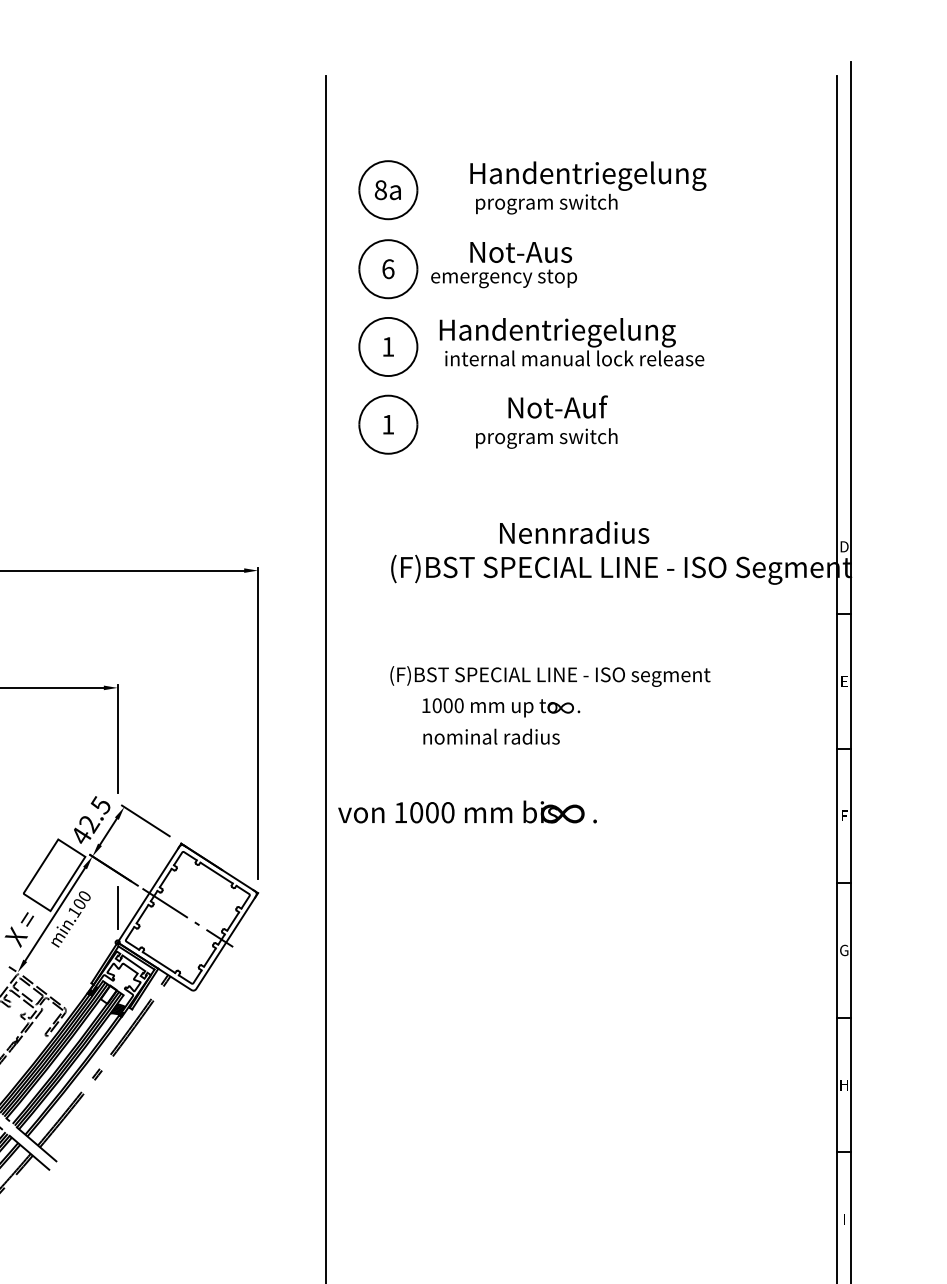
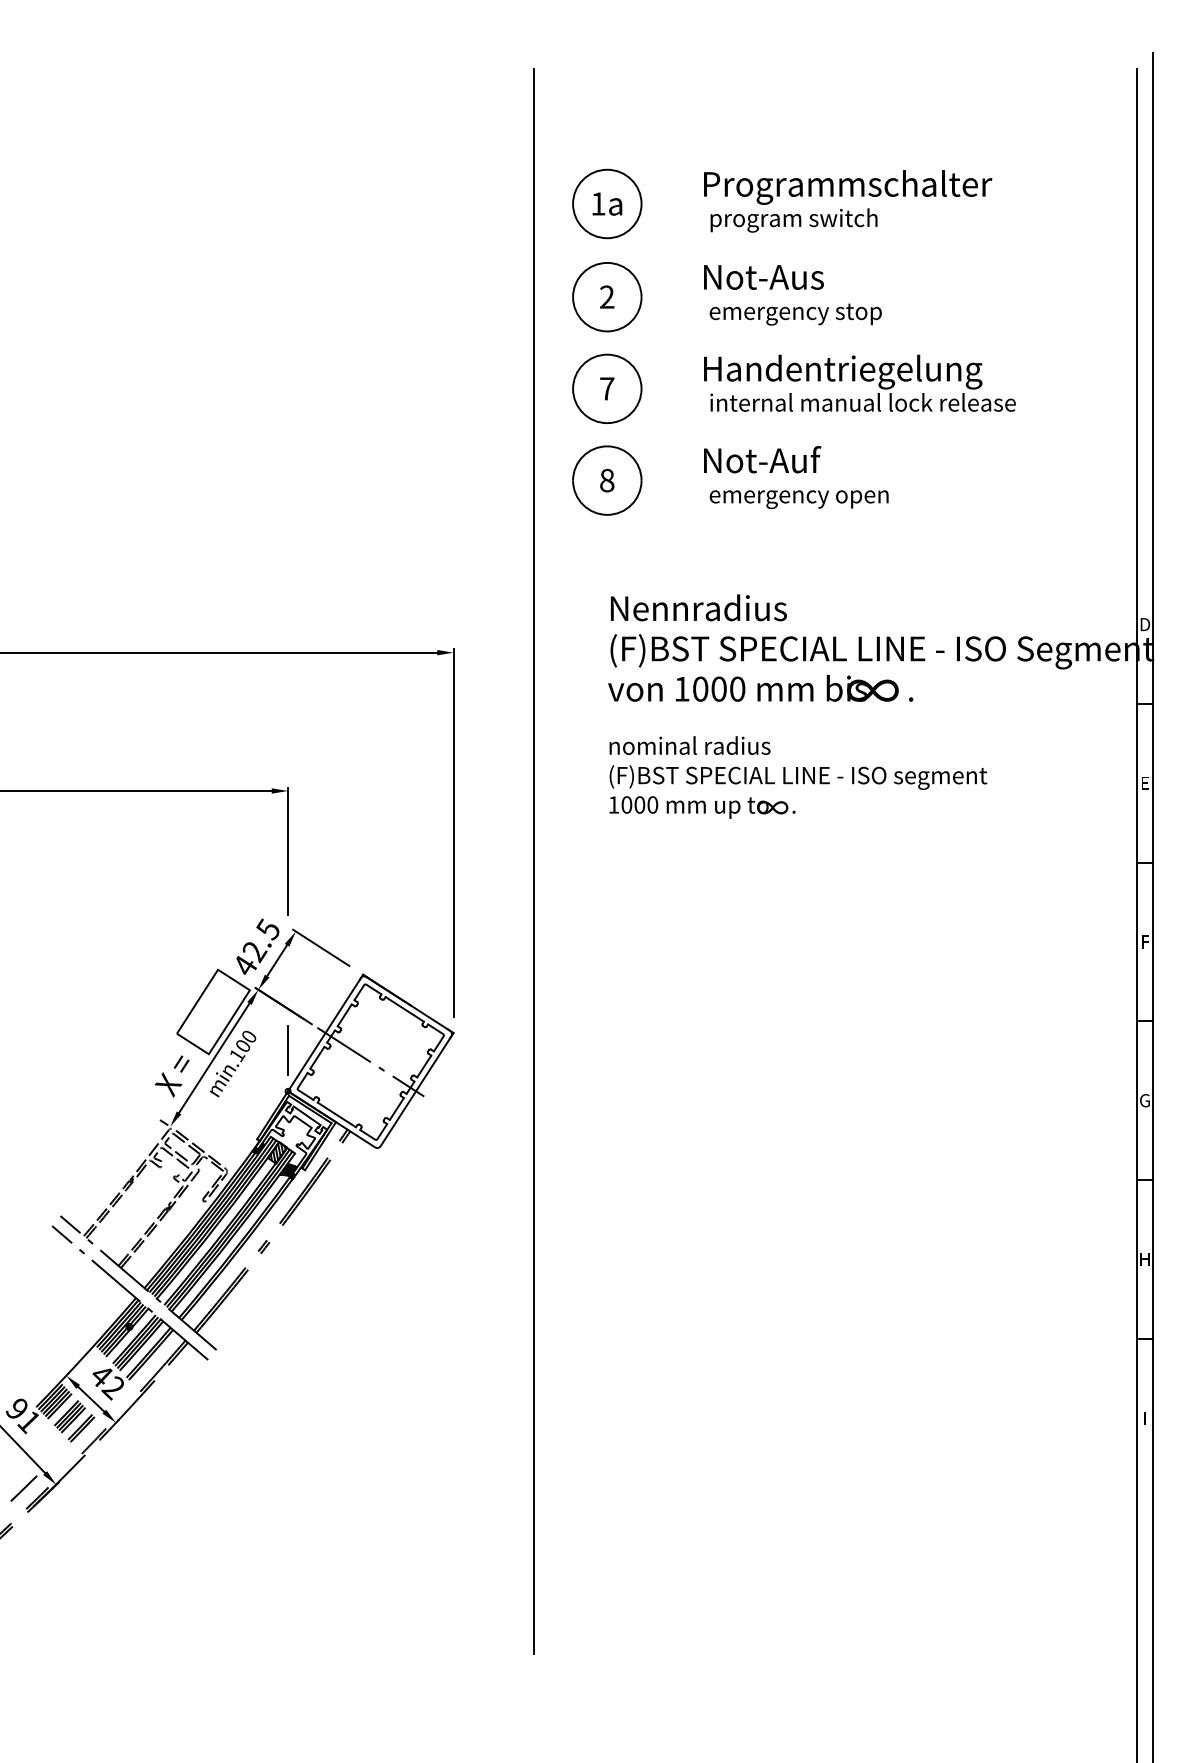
text: (593, 176) -> (849, 187), Handentriegelung -> Programmschalter
text: (380, 189) -> (598, 203), 8a -> 1a
text: (388, 268) -> (607, 296), 6 -> 2
text: (503, 278) -> (795, 314), moved
text: (571, 341) -> (859, 382), moved
text: (388, 346) -> (607, 388), 1 -> 7
text: (558, 406) -> (762, 459), moved
text: (388, 424) -> (607, 480), 1 -> 8
text: (550, 438) -> (798, 496), program switch -> emergency open
text: (574, 532) -> (698, 607), moved
text: (501, 707) -> (702, 807), moved
text: (491, 736) -> (689, 745), moved
text: (467, 811) -> (760, 687), moved
hatch: (107, 995) -> (276, 1153), added

